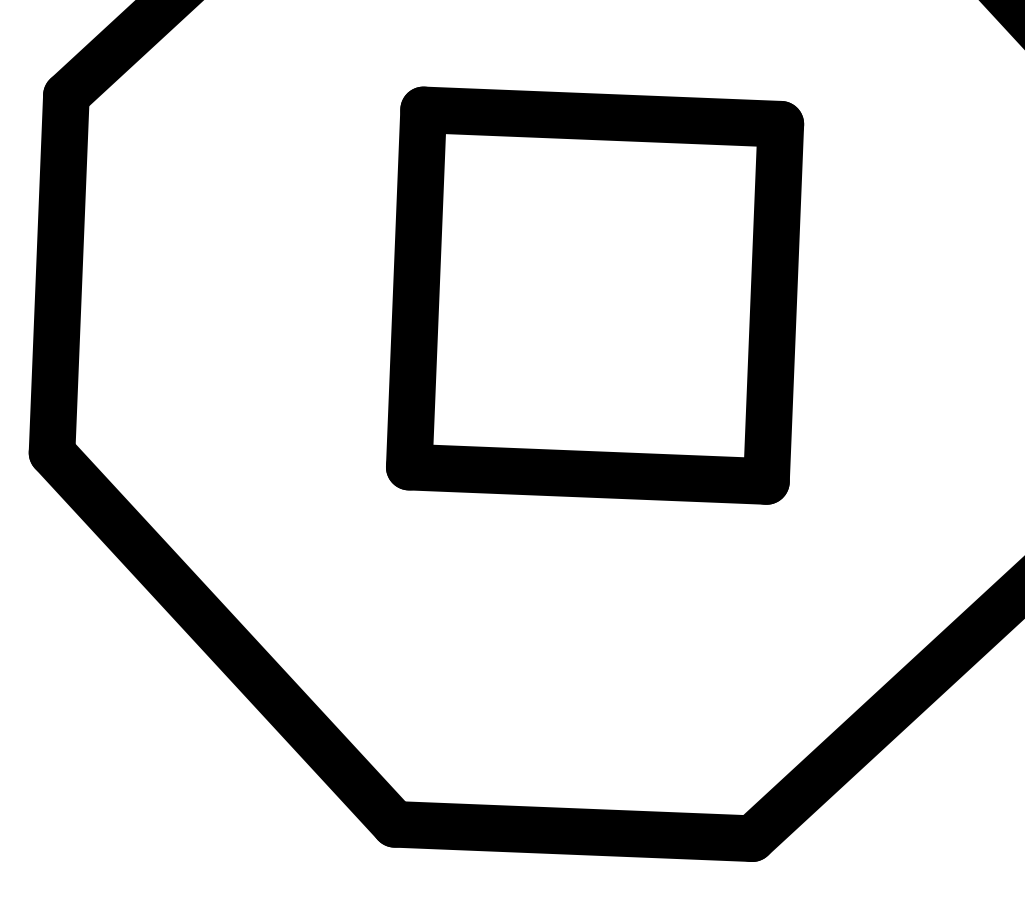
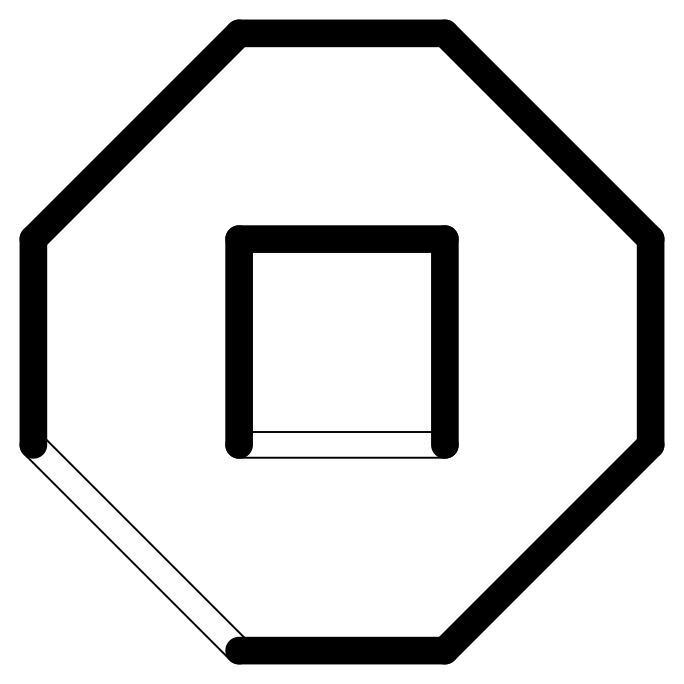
fill: (587, 473) -> (341, 444), removed
fill: (222, 638) -> (135, 547), removed

